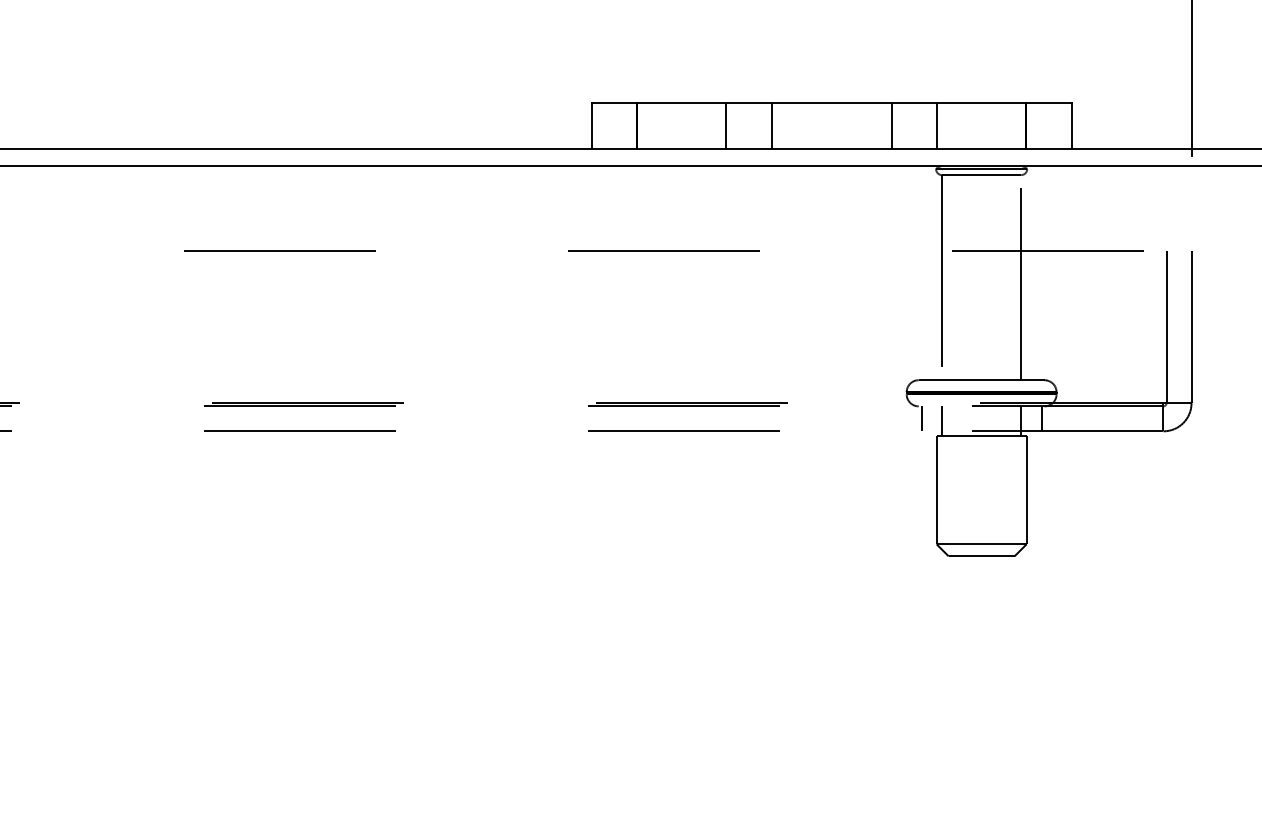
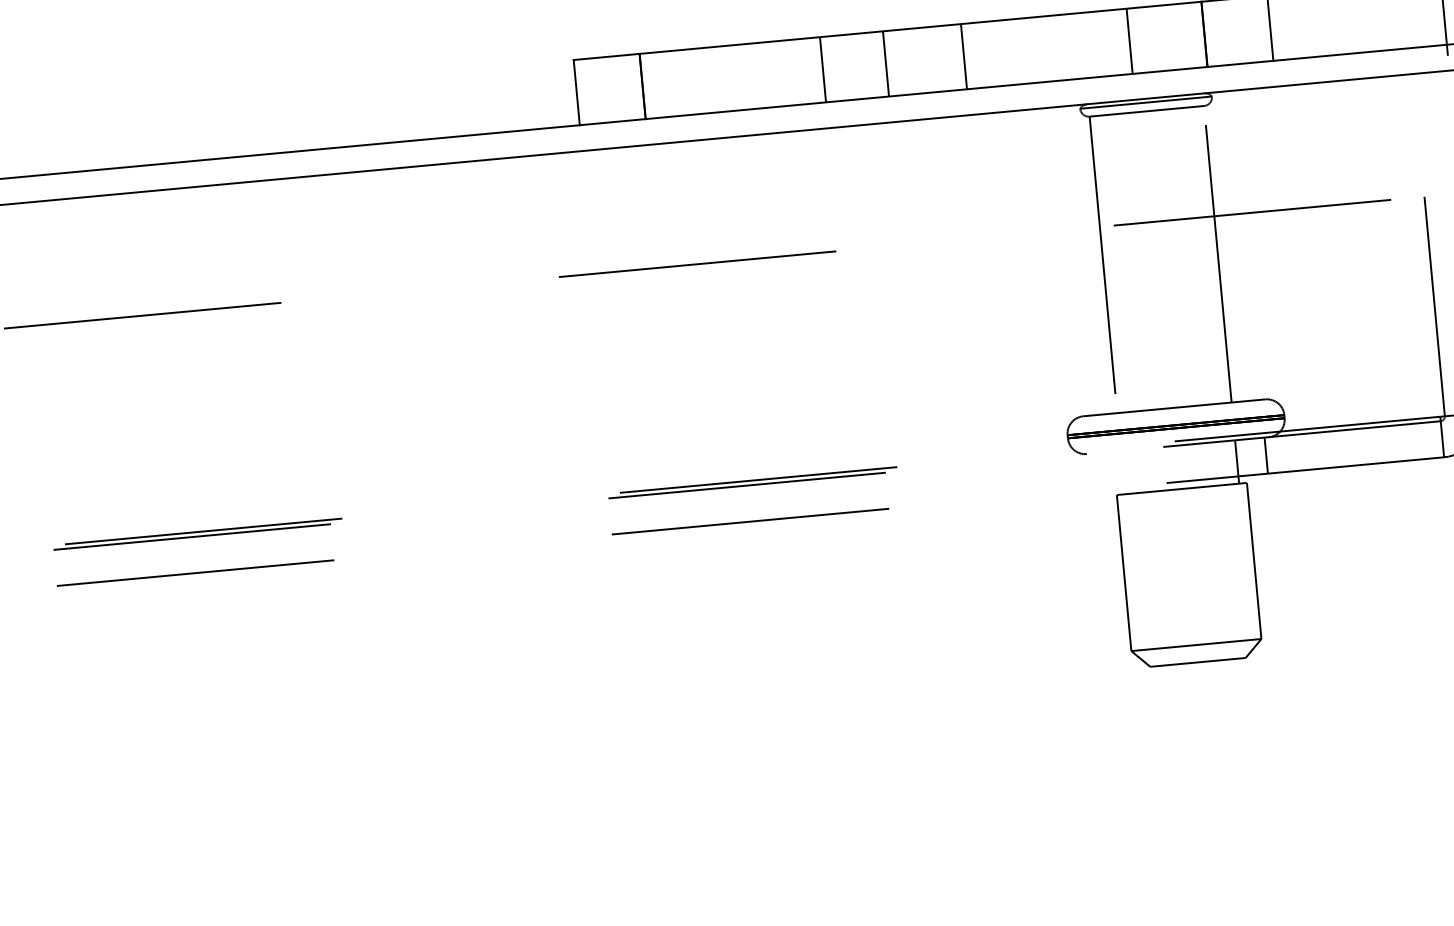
line: (726, 125) -> (823, 68), moved
line: (771, 125) -> (885, 63), moved
line: (891, 125) -> (963, 55), moved
line: (937, 125) -> (1129, 40), moved
line: (921, 418) -> (1092, 471), removed
line: (942, 421) -> (1123, 472), removed

